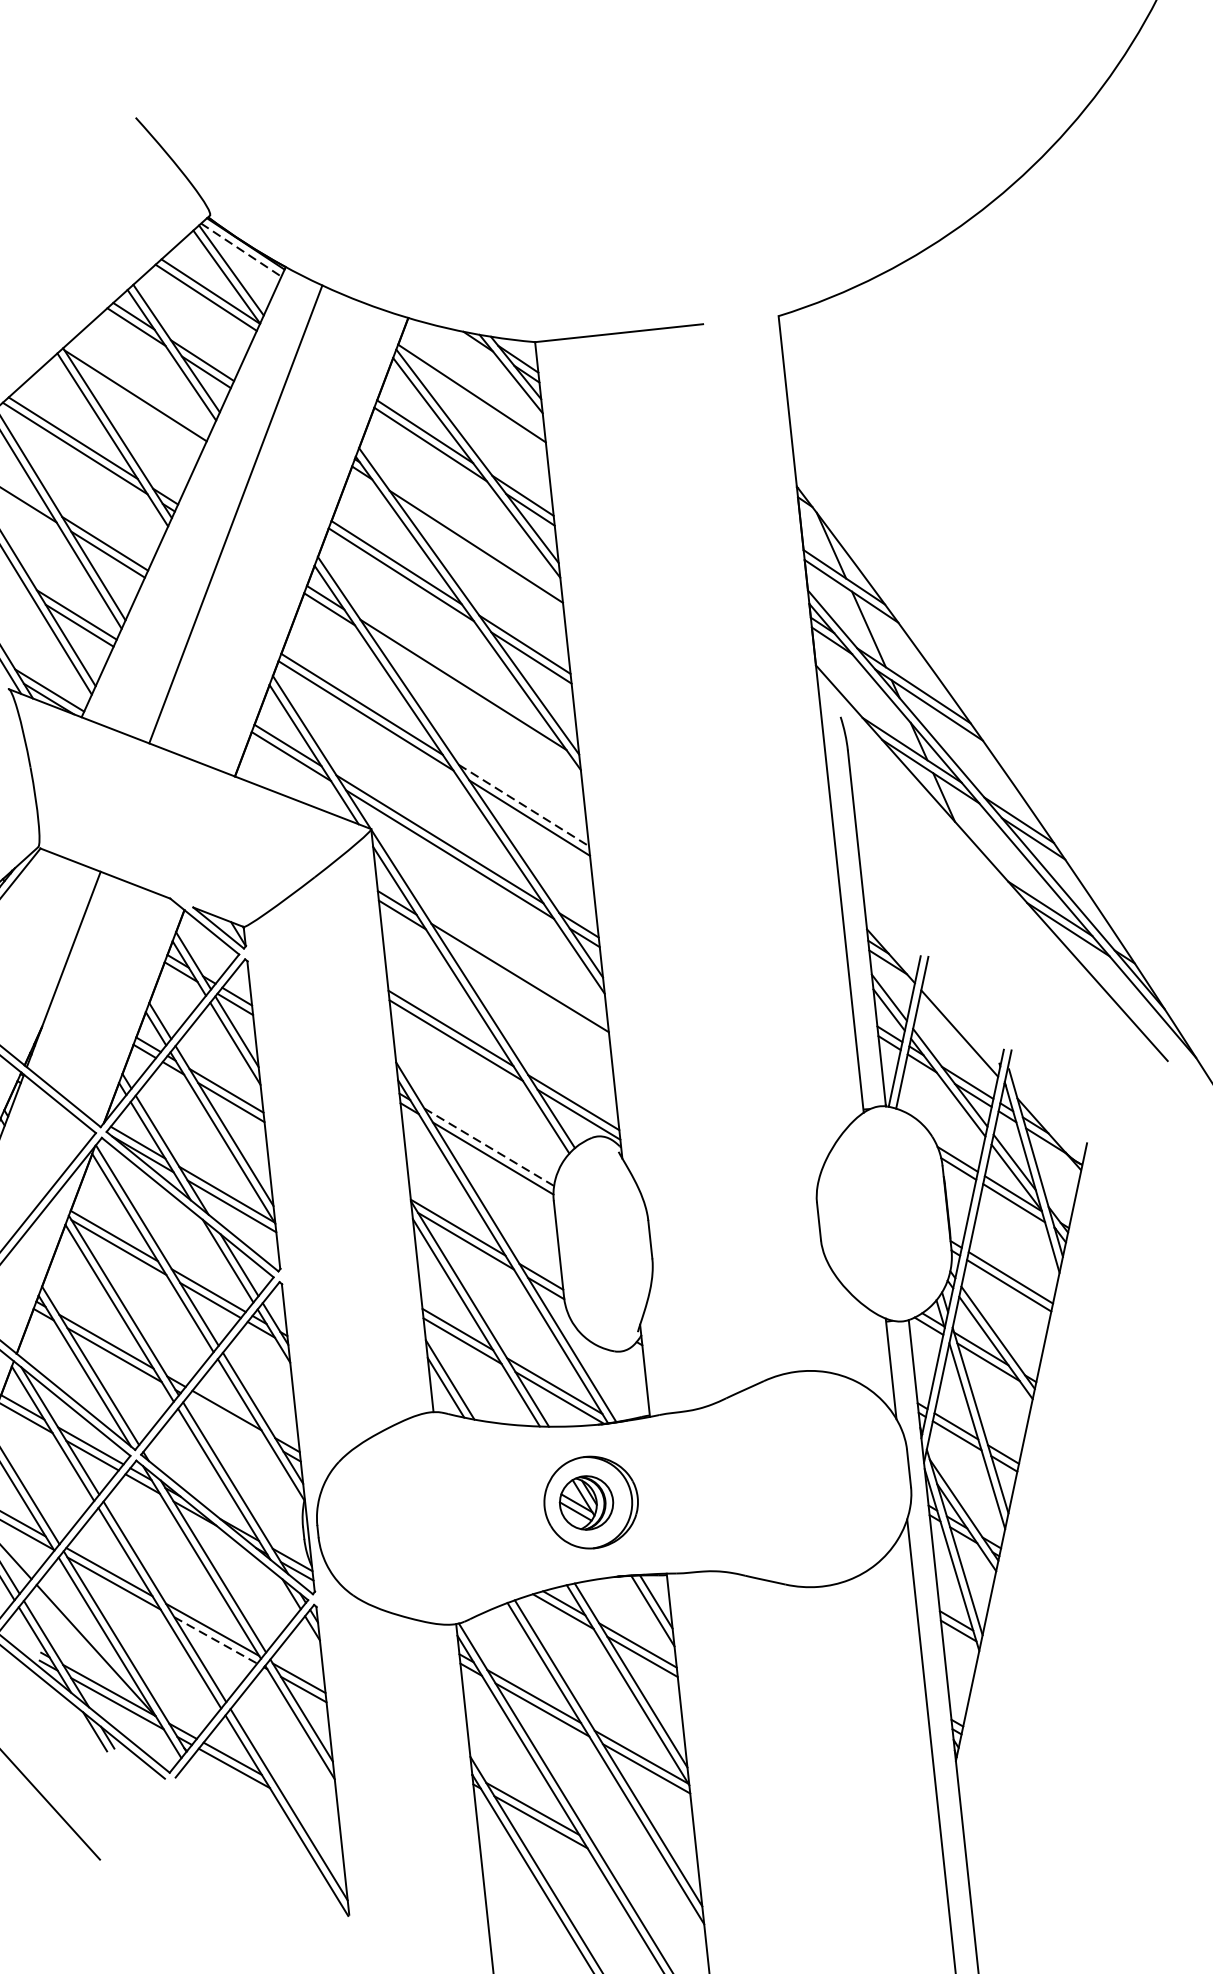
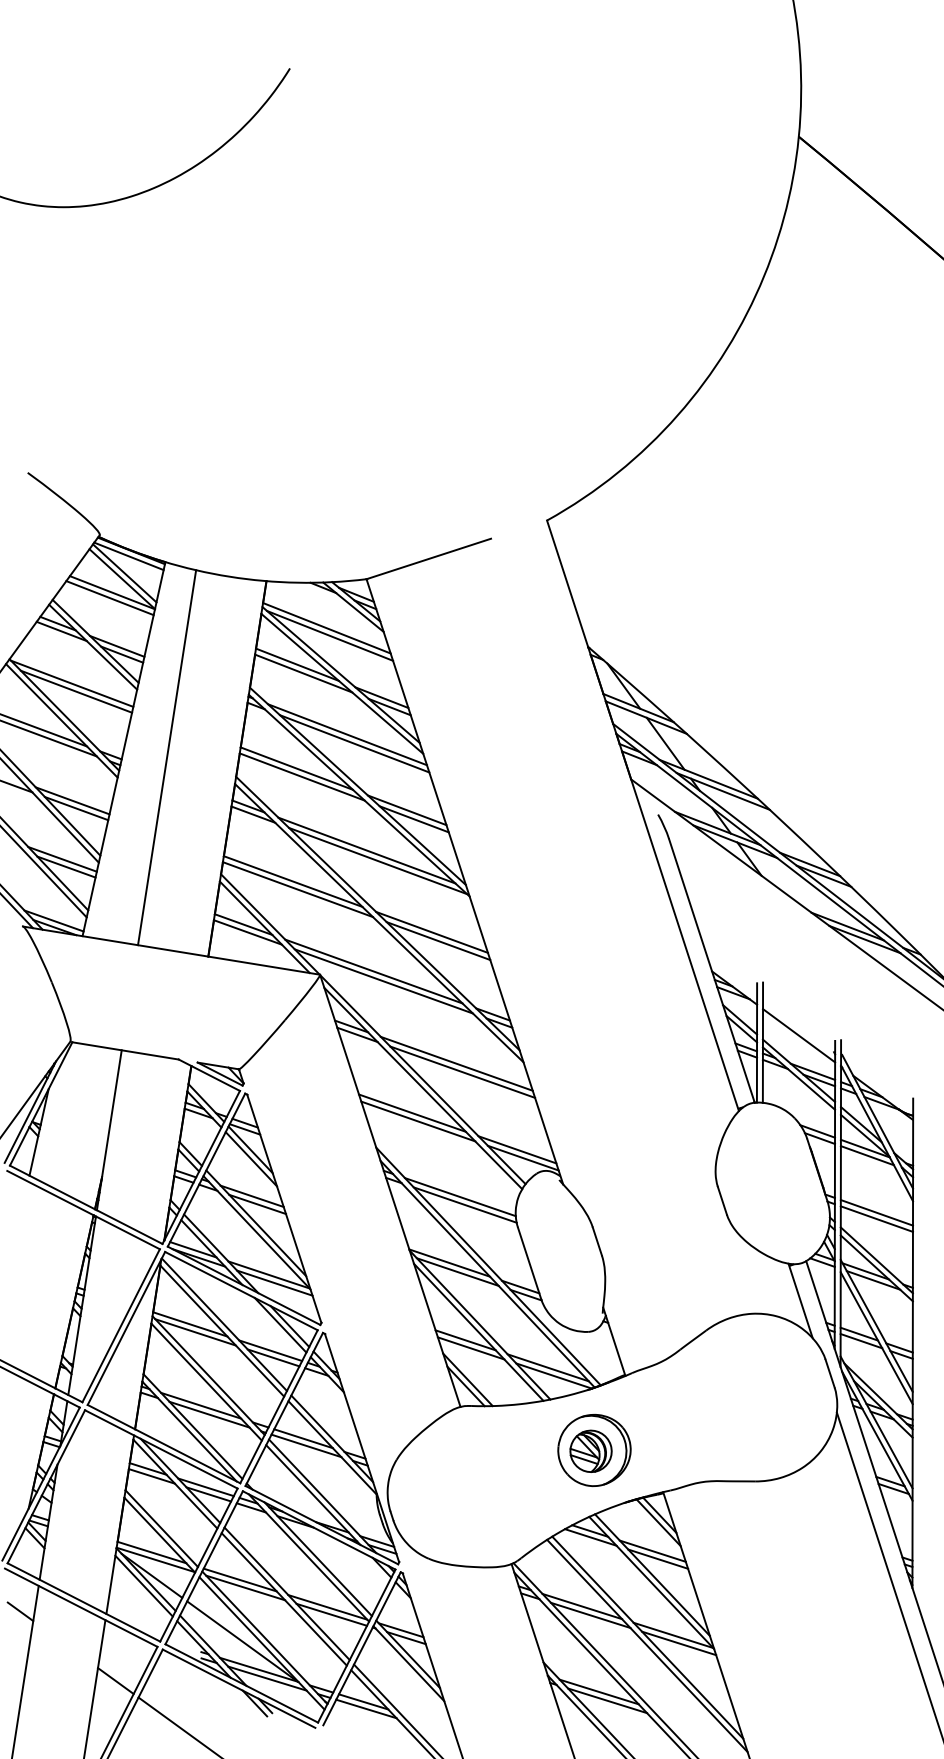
line: (241, 250) -> (129, 556), dashed -> solid
line: (474, 403) -> (330, 635), added
line: (139, 406) -> (76, 691), added
line: (469, 533) -> (347, 734), added
line: (475, 700) -> (378, 860), added
line: (524, 805) -> (432, 932), dashed -> solid
line: (525, 989) -> (462, 1071), added
line: (489, 1147) -> (460, 1197), dashed -> solid
line: (228, 1419) -> (306, 1445), added
line: (215, 1639) -> (331, 1614), dashed -> solid

